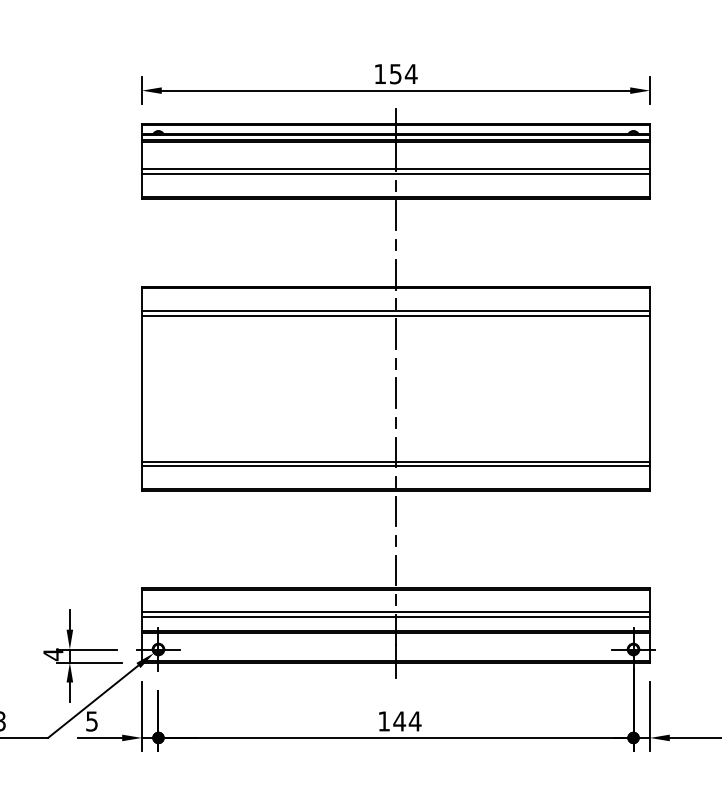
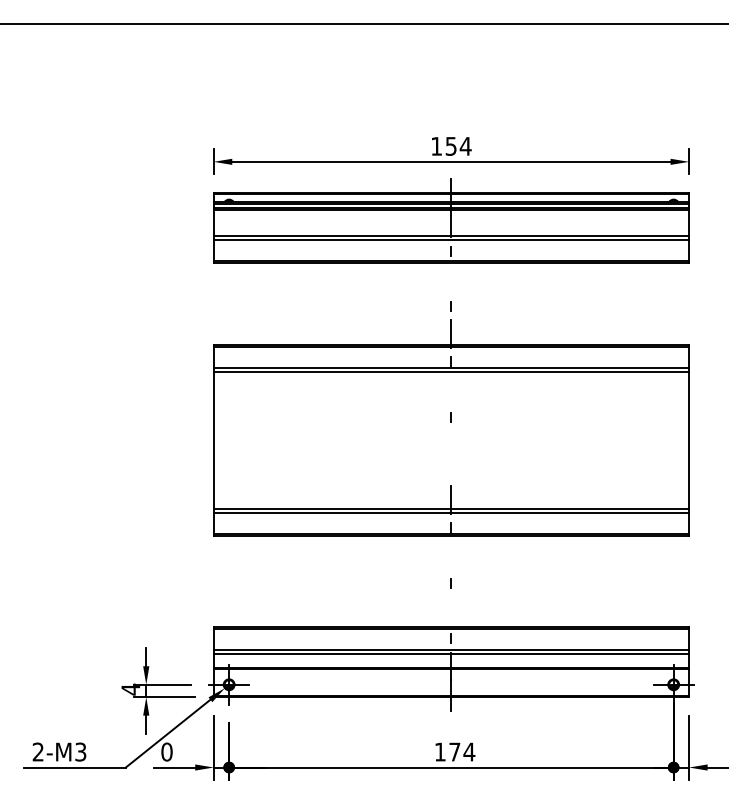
line: (396, 215) -> (451, 278), removed
line: (396, 333) -> (451, 389), removed
line: (396, 392) -> (451, 444), removed
line: (395, 422) -> (450, 472), removed
line: (396, 511) -> (451, 555), removed
line: (396, 570) -> (451, 610), removed
text: (91, 720) -> (166, 751), 5 -> 0
text: (399, 720) -> (454, 751), 144 -> 174

